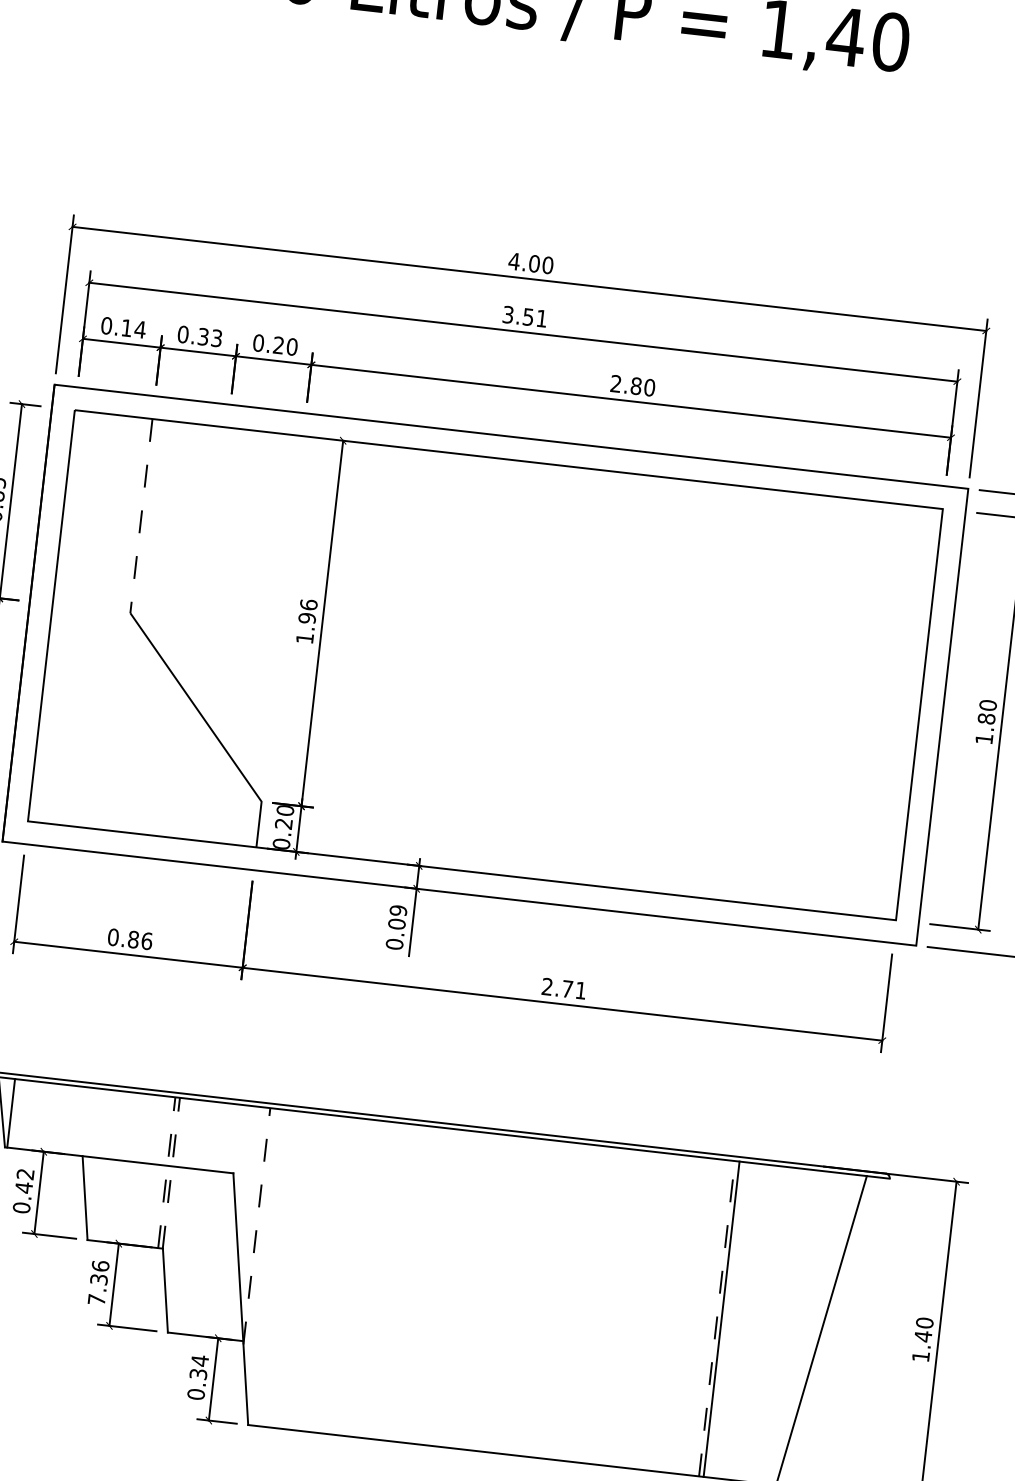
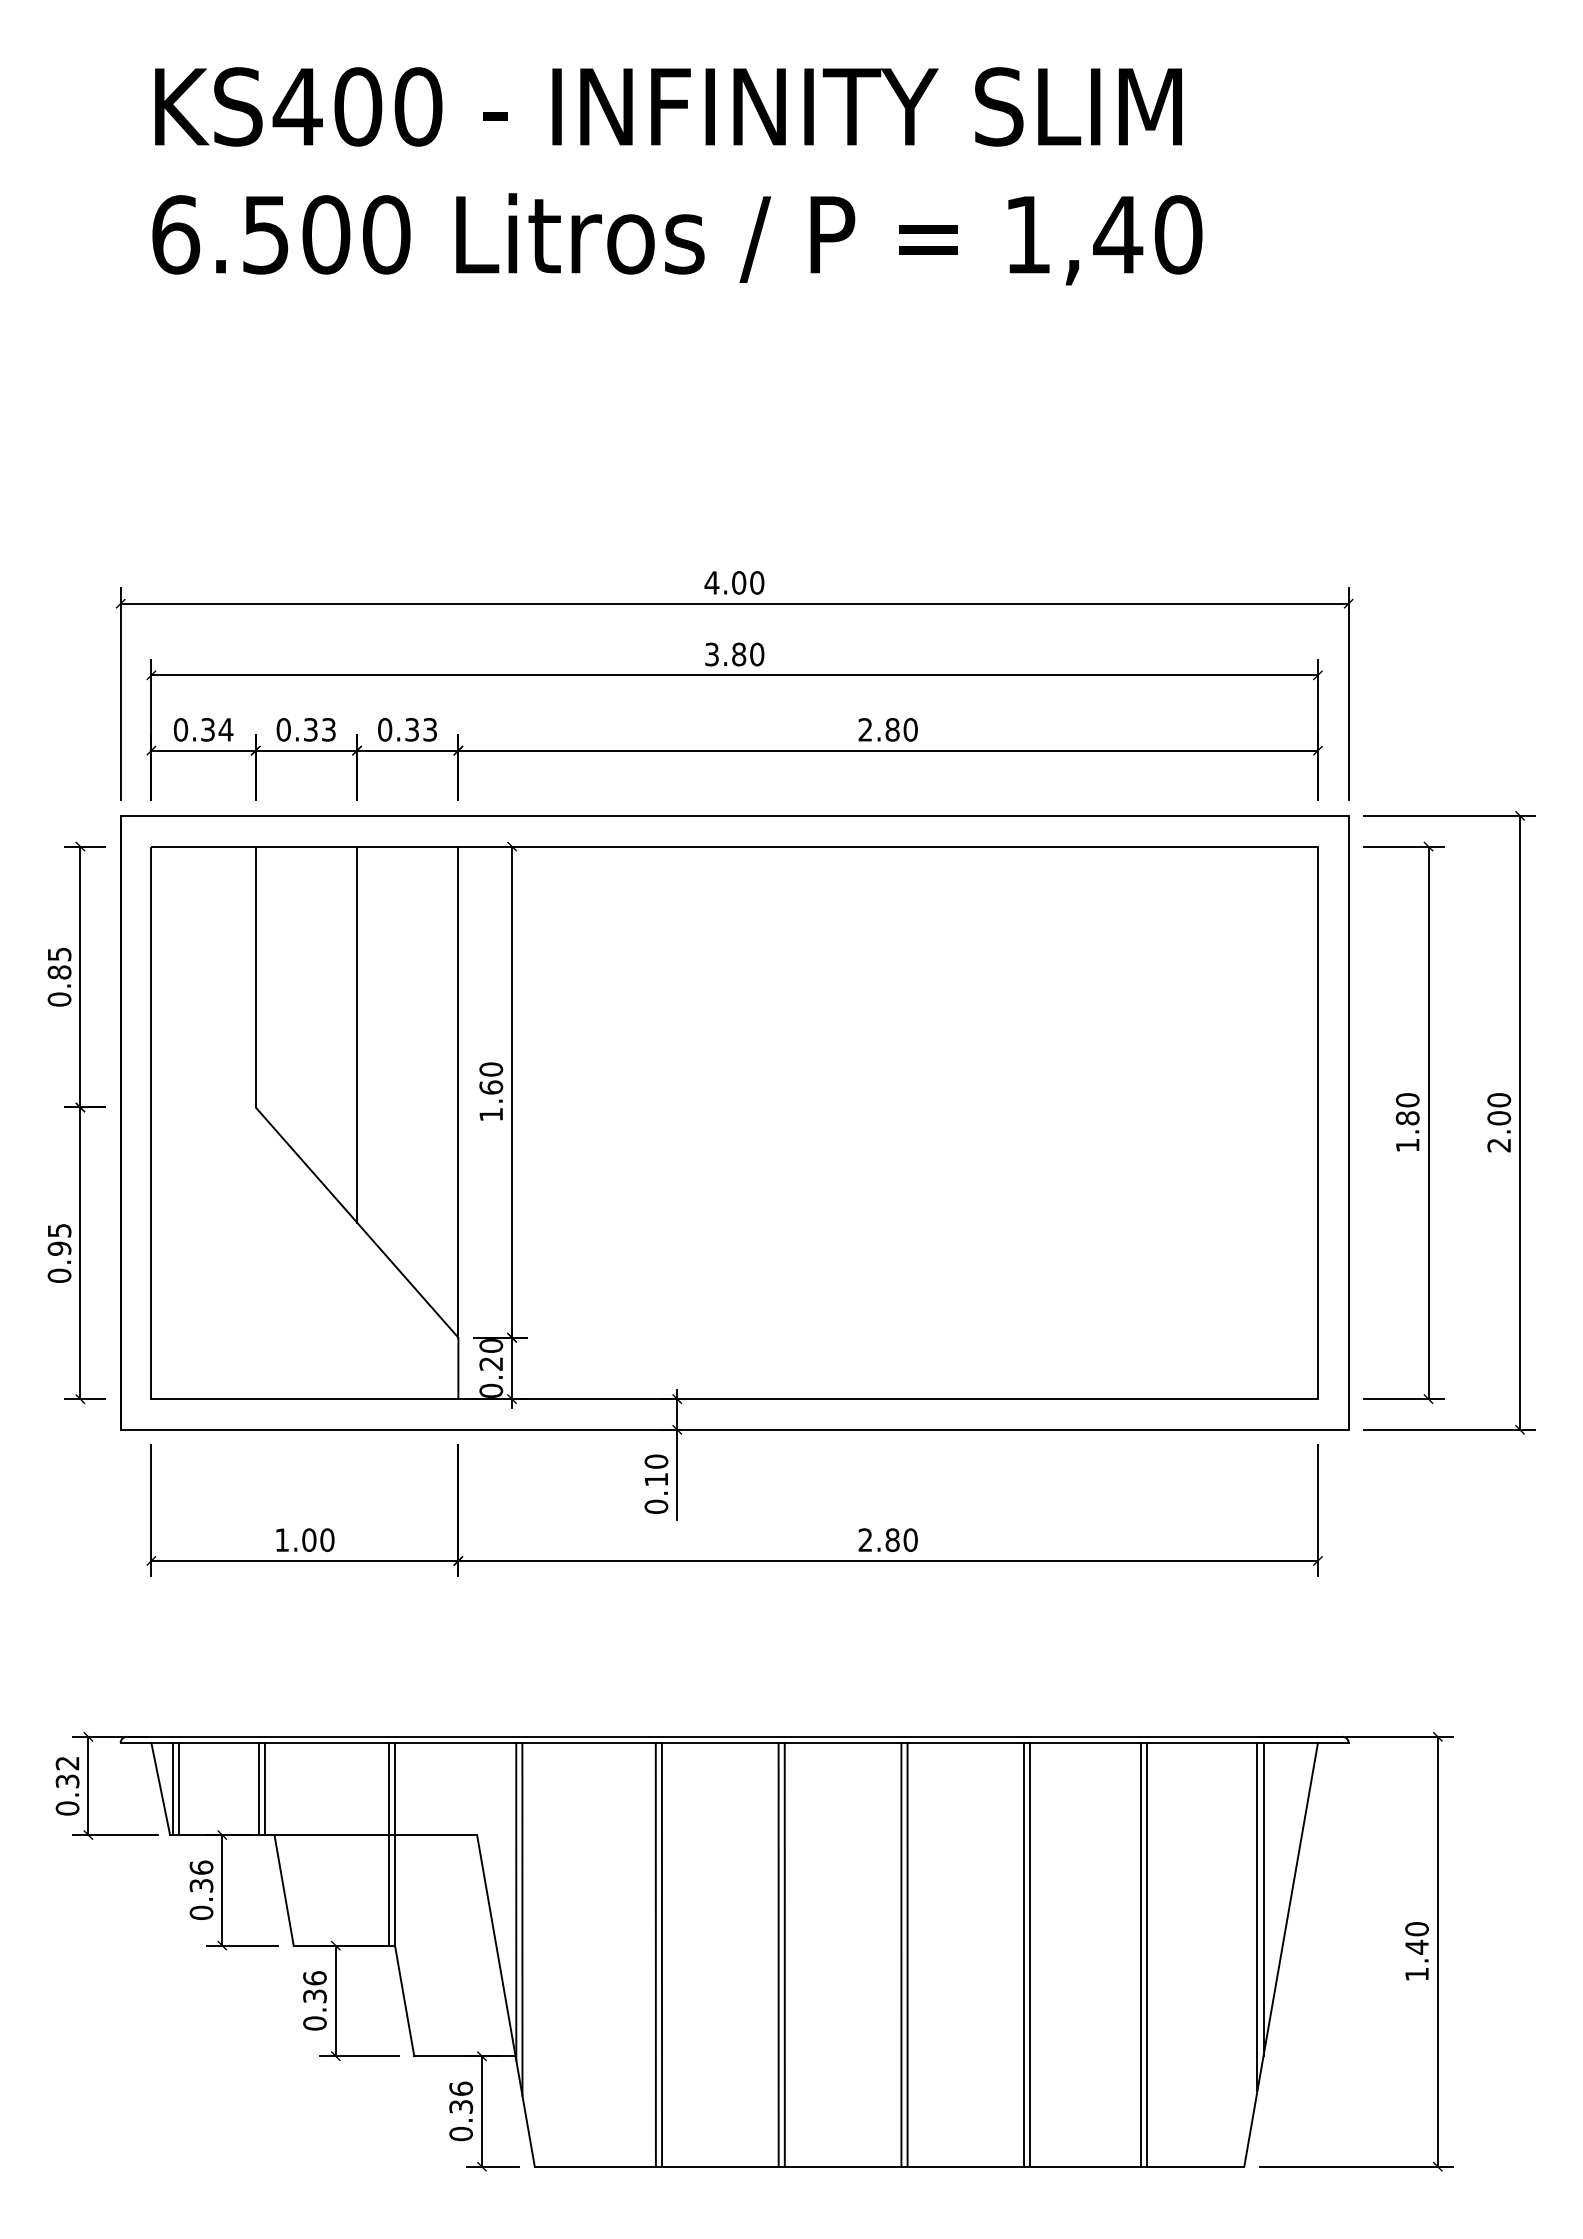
text: (535, 317) -> (748, 654), 3.51 -> 3.80
text: (126, 327) -> (207, 729), 0.14 -> 0.34
text: (285, 345) -> (421, 729), 0.20 -> 0.33
line: (141, 516) -> (255, 977), dashed -> solid
line: (212, 567) -> (357, 1034), added
text: (308, 611) -> (491, 1078), 1.96 -> 1.60
line: (282, 618) -> (458, 1091), added
text: (397, 917) -> (656, 1470), 0.09 -> 0.10
text: (130, 938) -> (304, 1539), 0.86 -> 1.00
text: (574, 990) -> (901, 1540), 2.71 -> 2.80
line: (15, 1113) -> (179, 1788), added
line: (74, 1120) -> (258, 1788), added
line: (79, 1120) -> (264, 1788), added
line: (166, 1172) -> (388, 1843), dashed -> solid
line: (171, 1172) -> (394, 1843), dashed -> solid
text: (24, 1180) -> (201, 1876), 0.42 -> 0.36
line: (257, 1226) -> (516, 1901), dashed -> solid
line: (260, 1239) -> (522, 1918), added
line: (356, 1277) -> (655, 1954), added
line: (360, 1277) -> (661, 1954), added
line: (447, 1287) -> (778, 1954), added
line: (813, 1287) -> (1263, 1899), added
line: (451, 1288) -> (784, 1954), added
line: (539, 1298) -> (901, 1954), added
line: (543, 1298) -> (907, 1954), added
text: (96, 1299) -> (314, 2023), 7.36 -> 0.36
line: (807, 1300) -> (1257, 1916), added
line: (630, 1308) -> (1024, 1954), added
line: (635, 1309) -> (1030, 1954), added
line: (716, 1318) -> (1140, 1954), dashed -> solid
text: (200, 1360) -> (461, 2088), 0.34 -> 0.36

